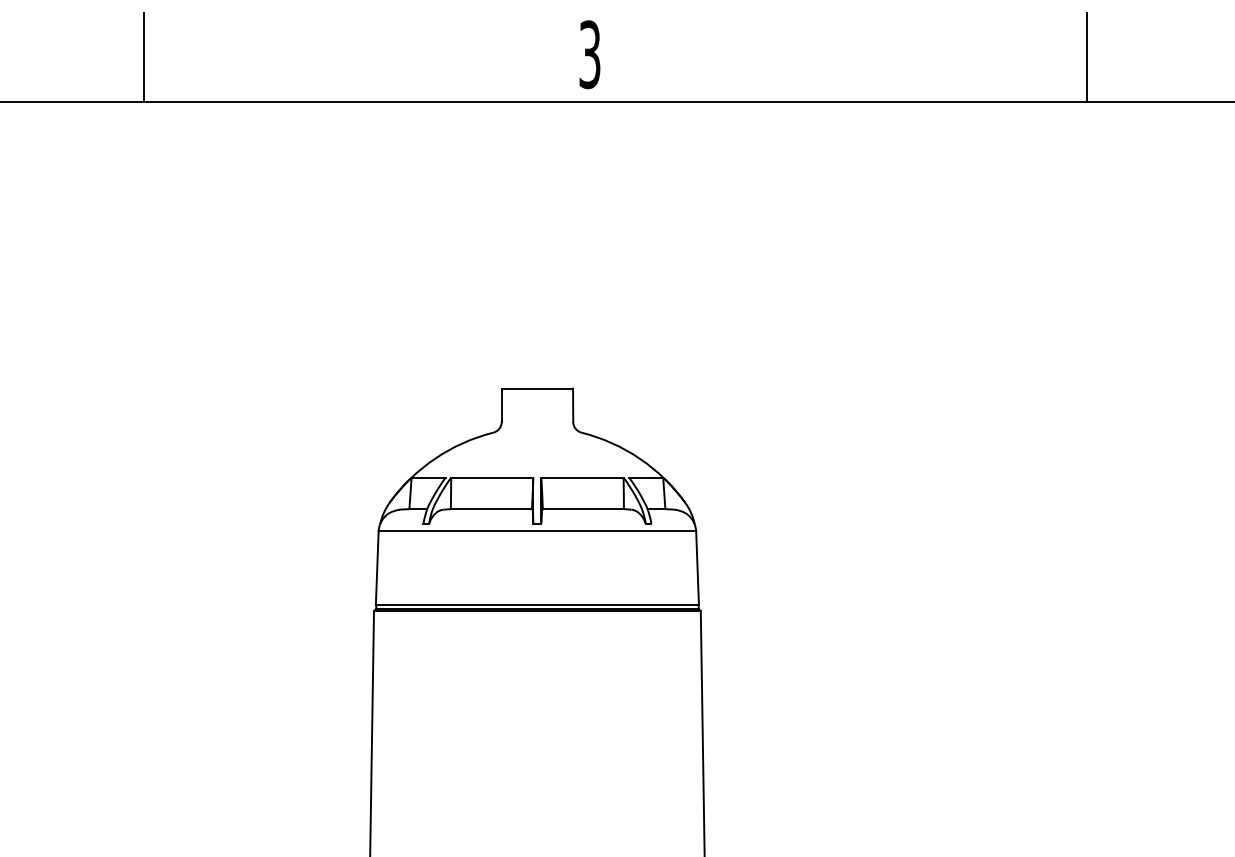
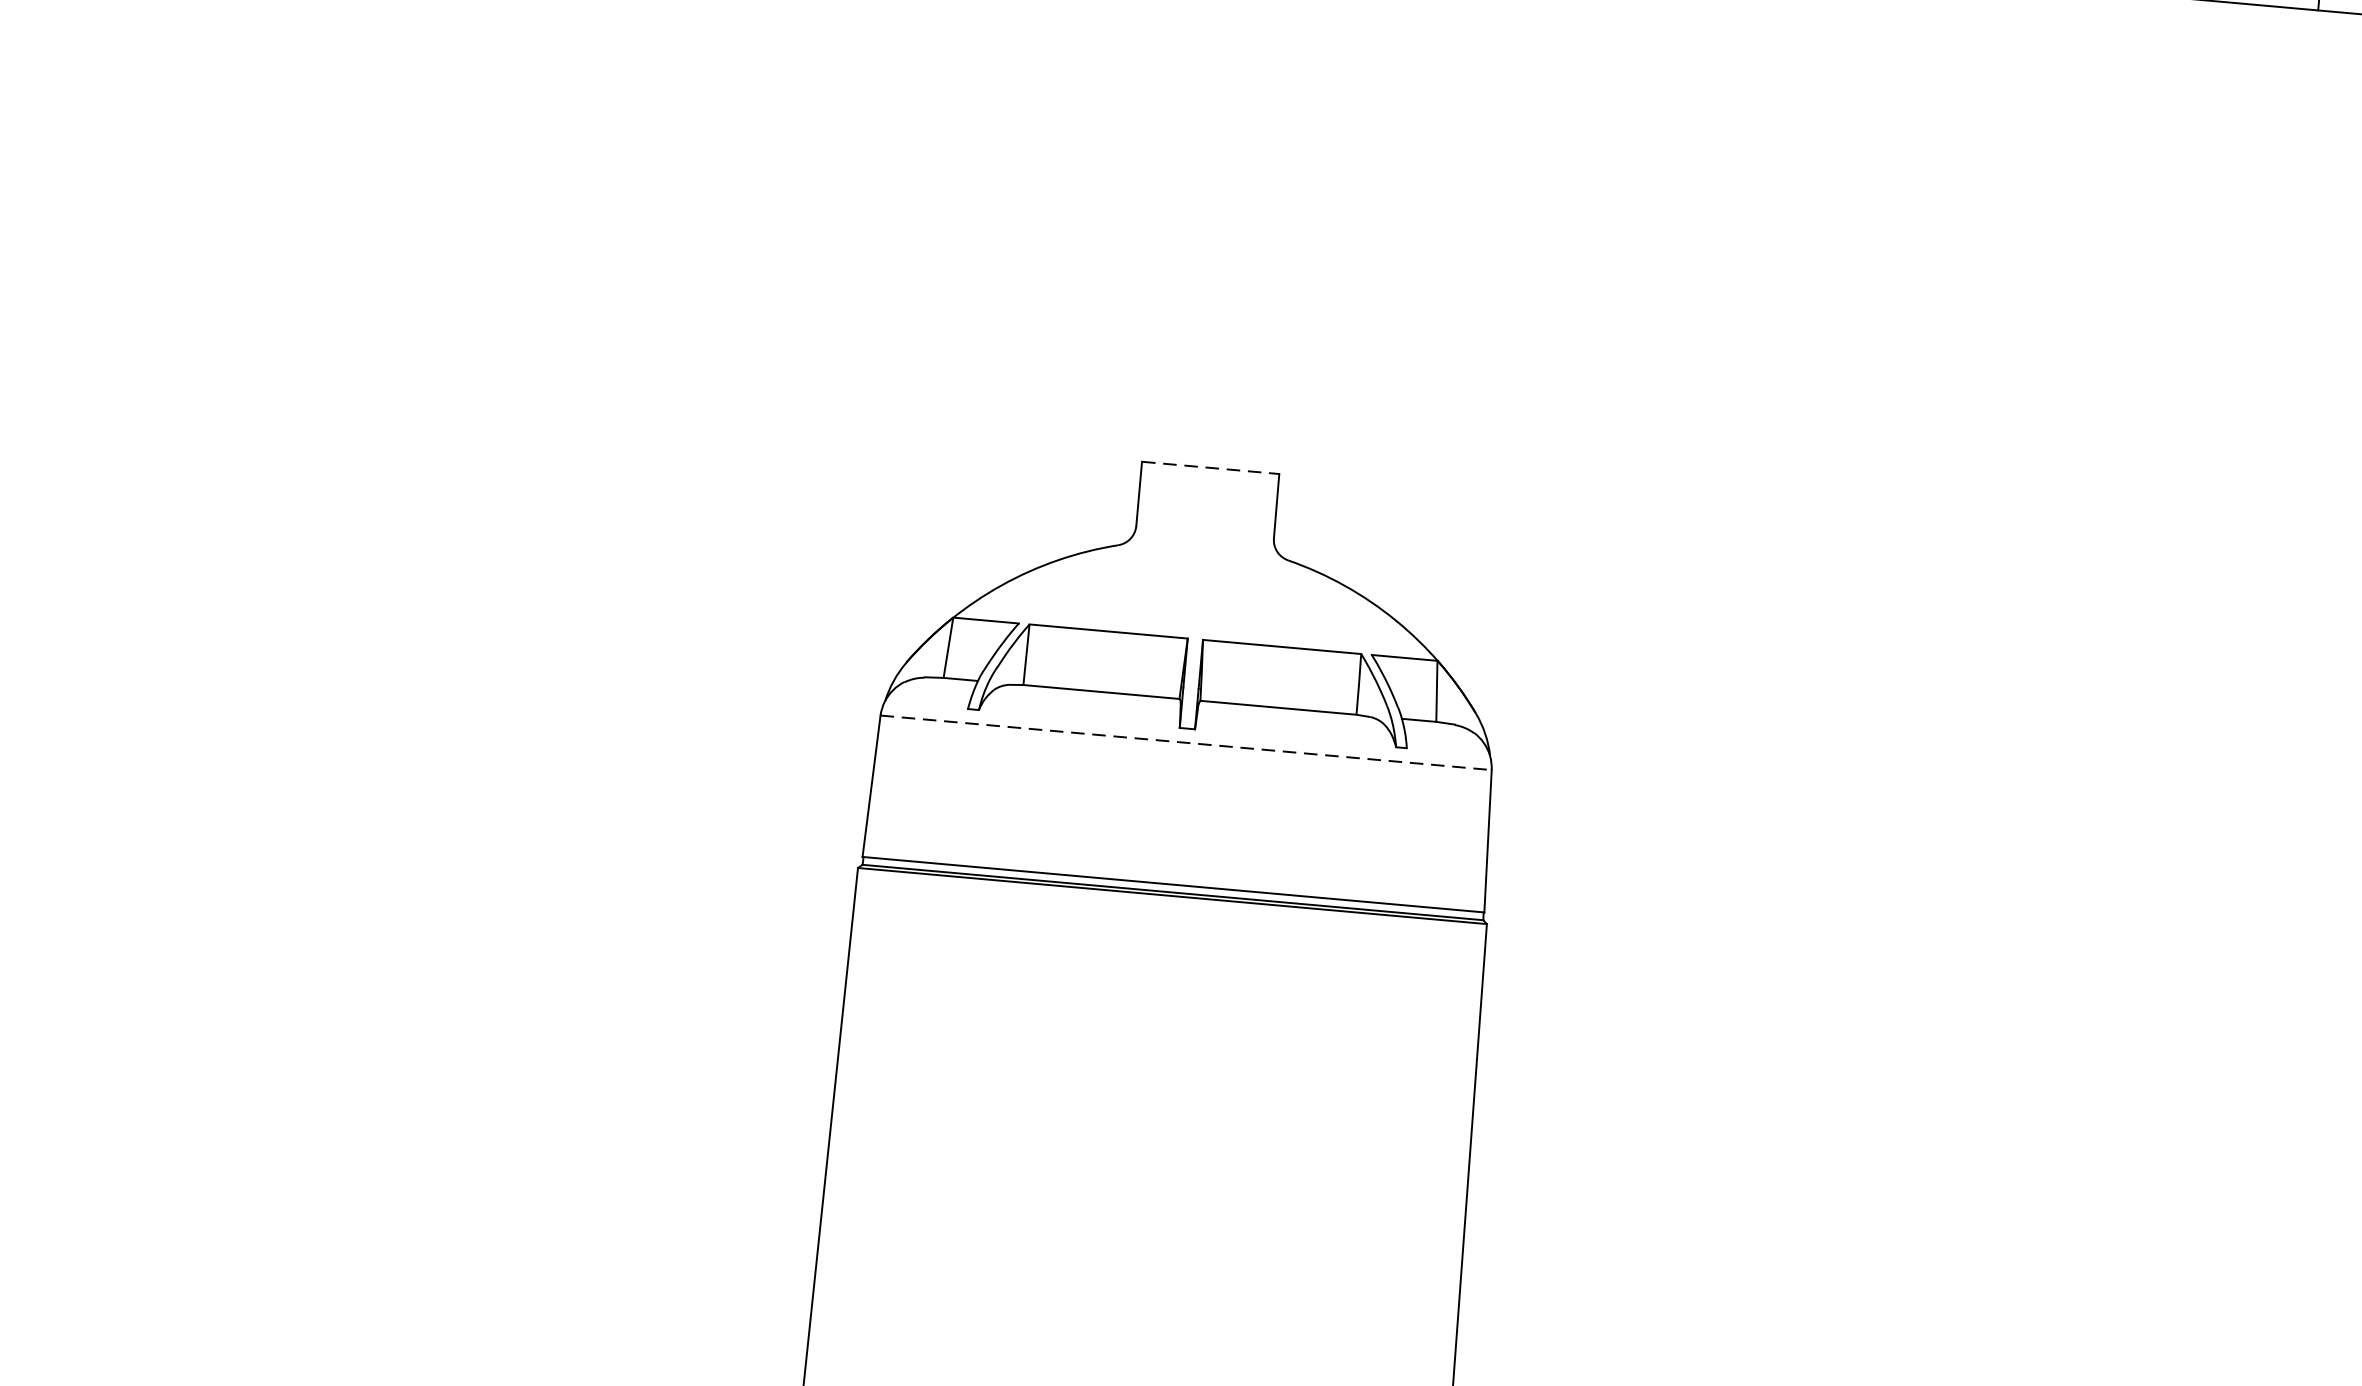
line: (537, 388) -> (1210, 467), solid -> dashed
line: (537, 531) -> (1186, 742), solid -> dashed

